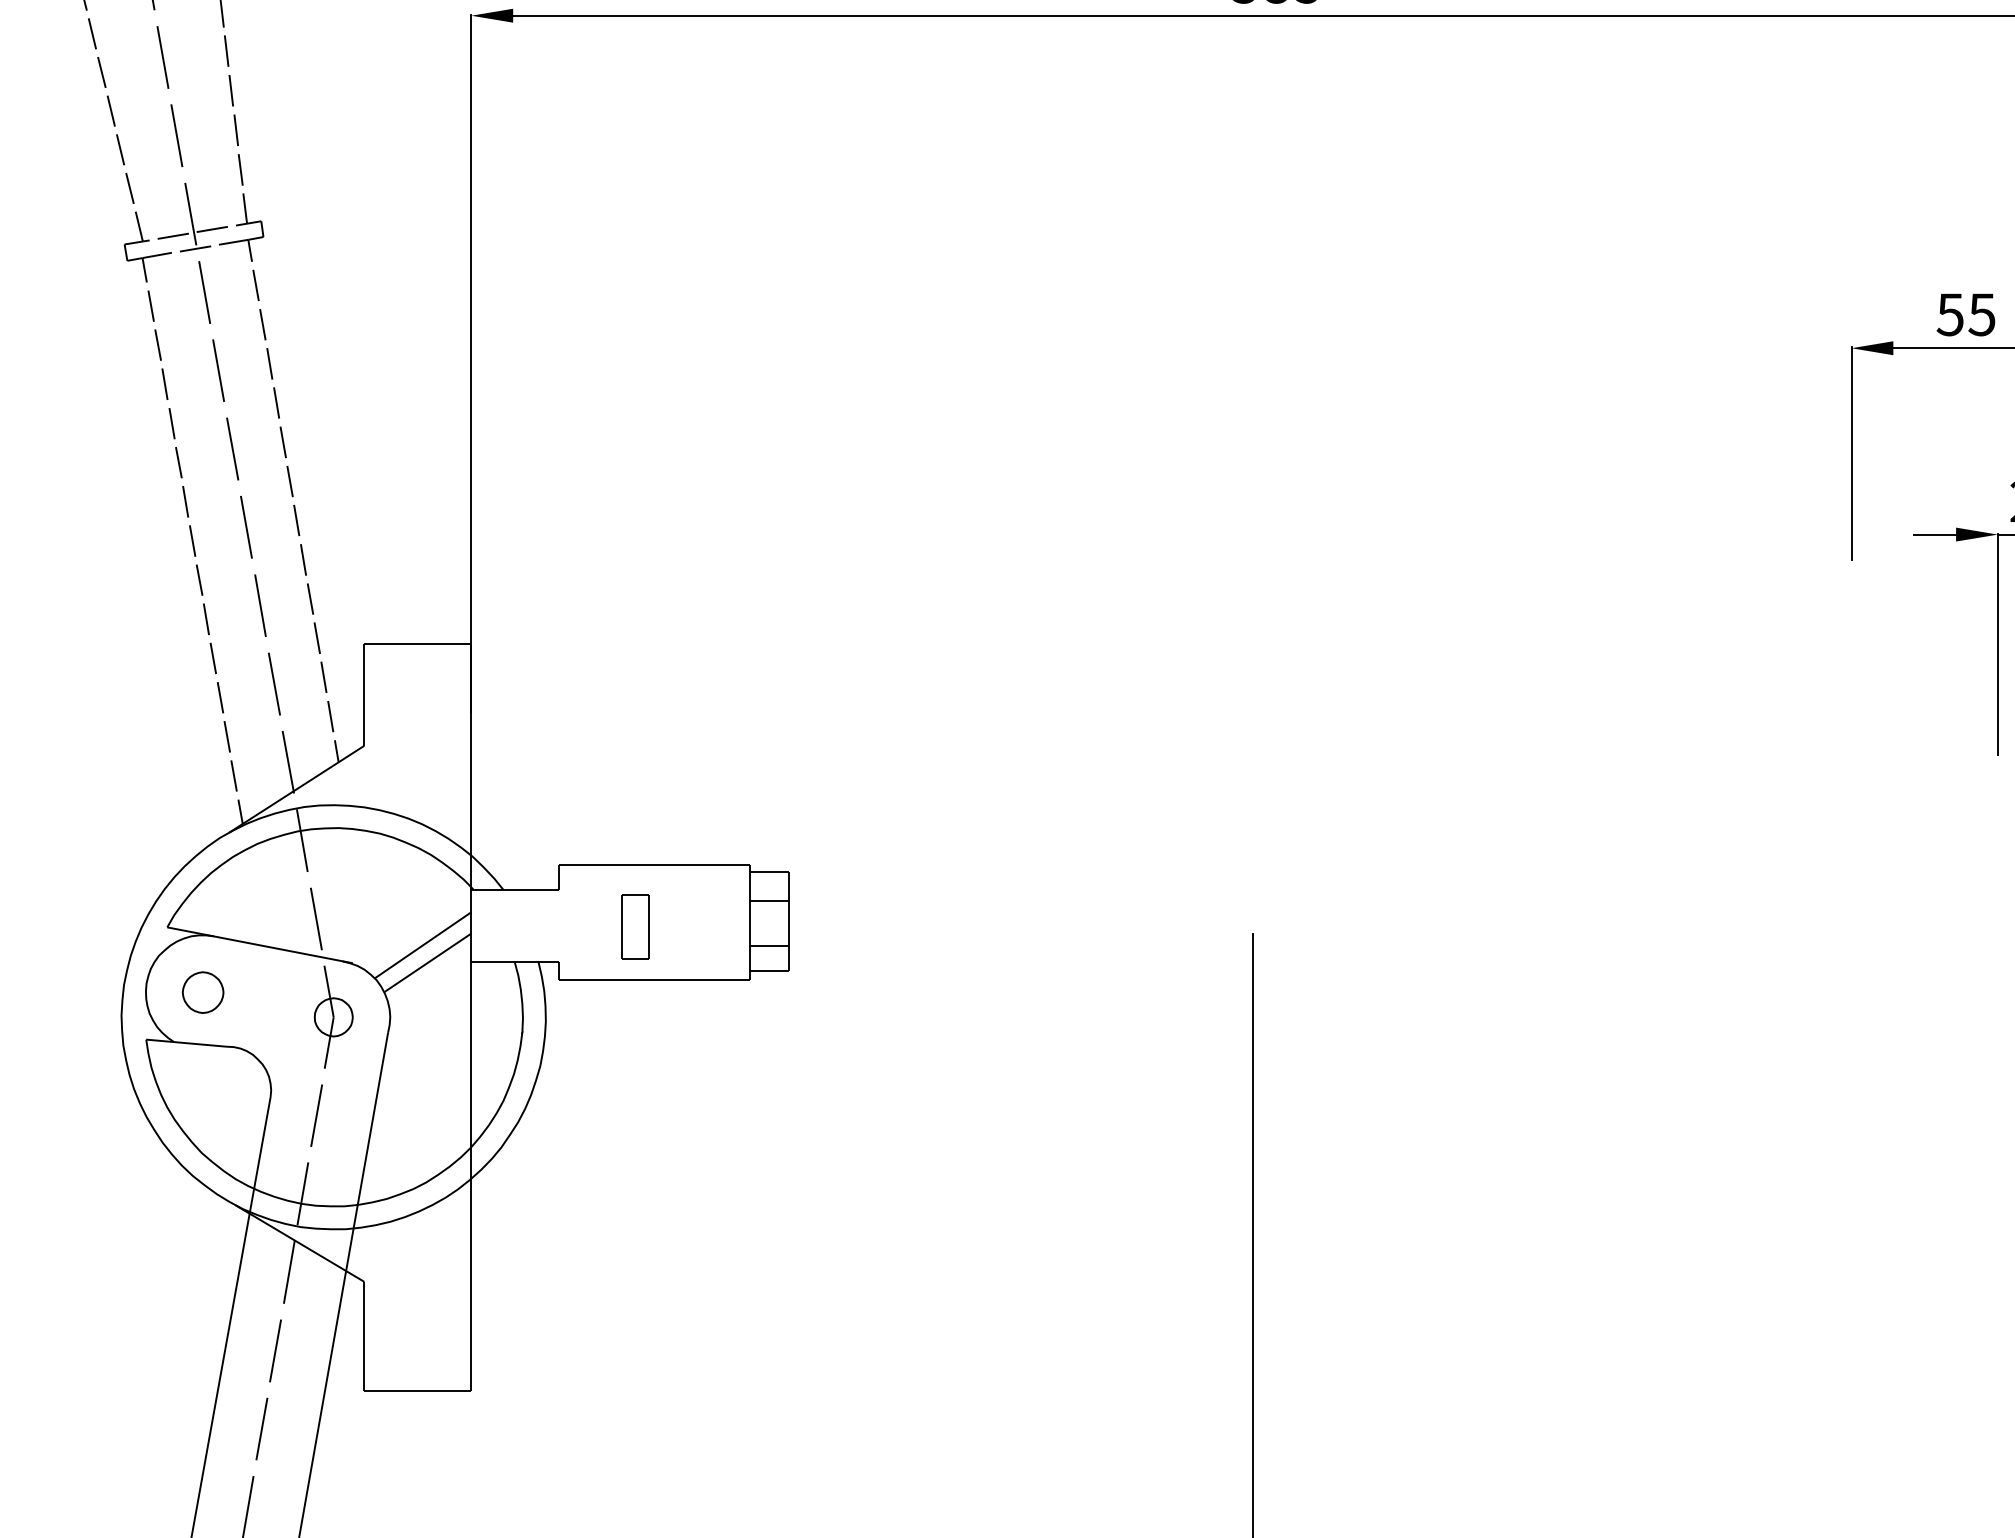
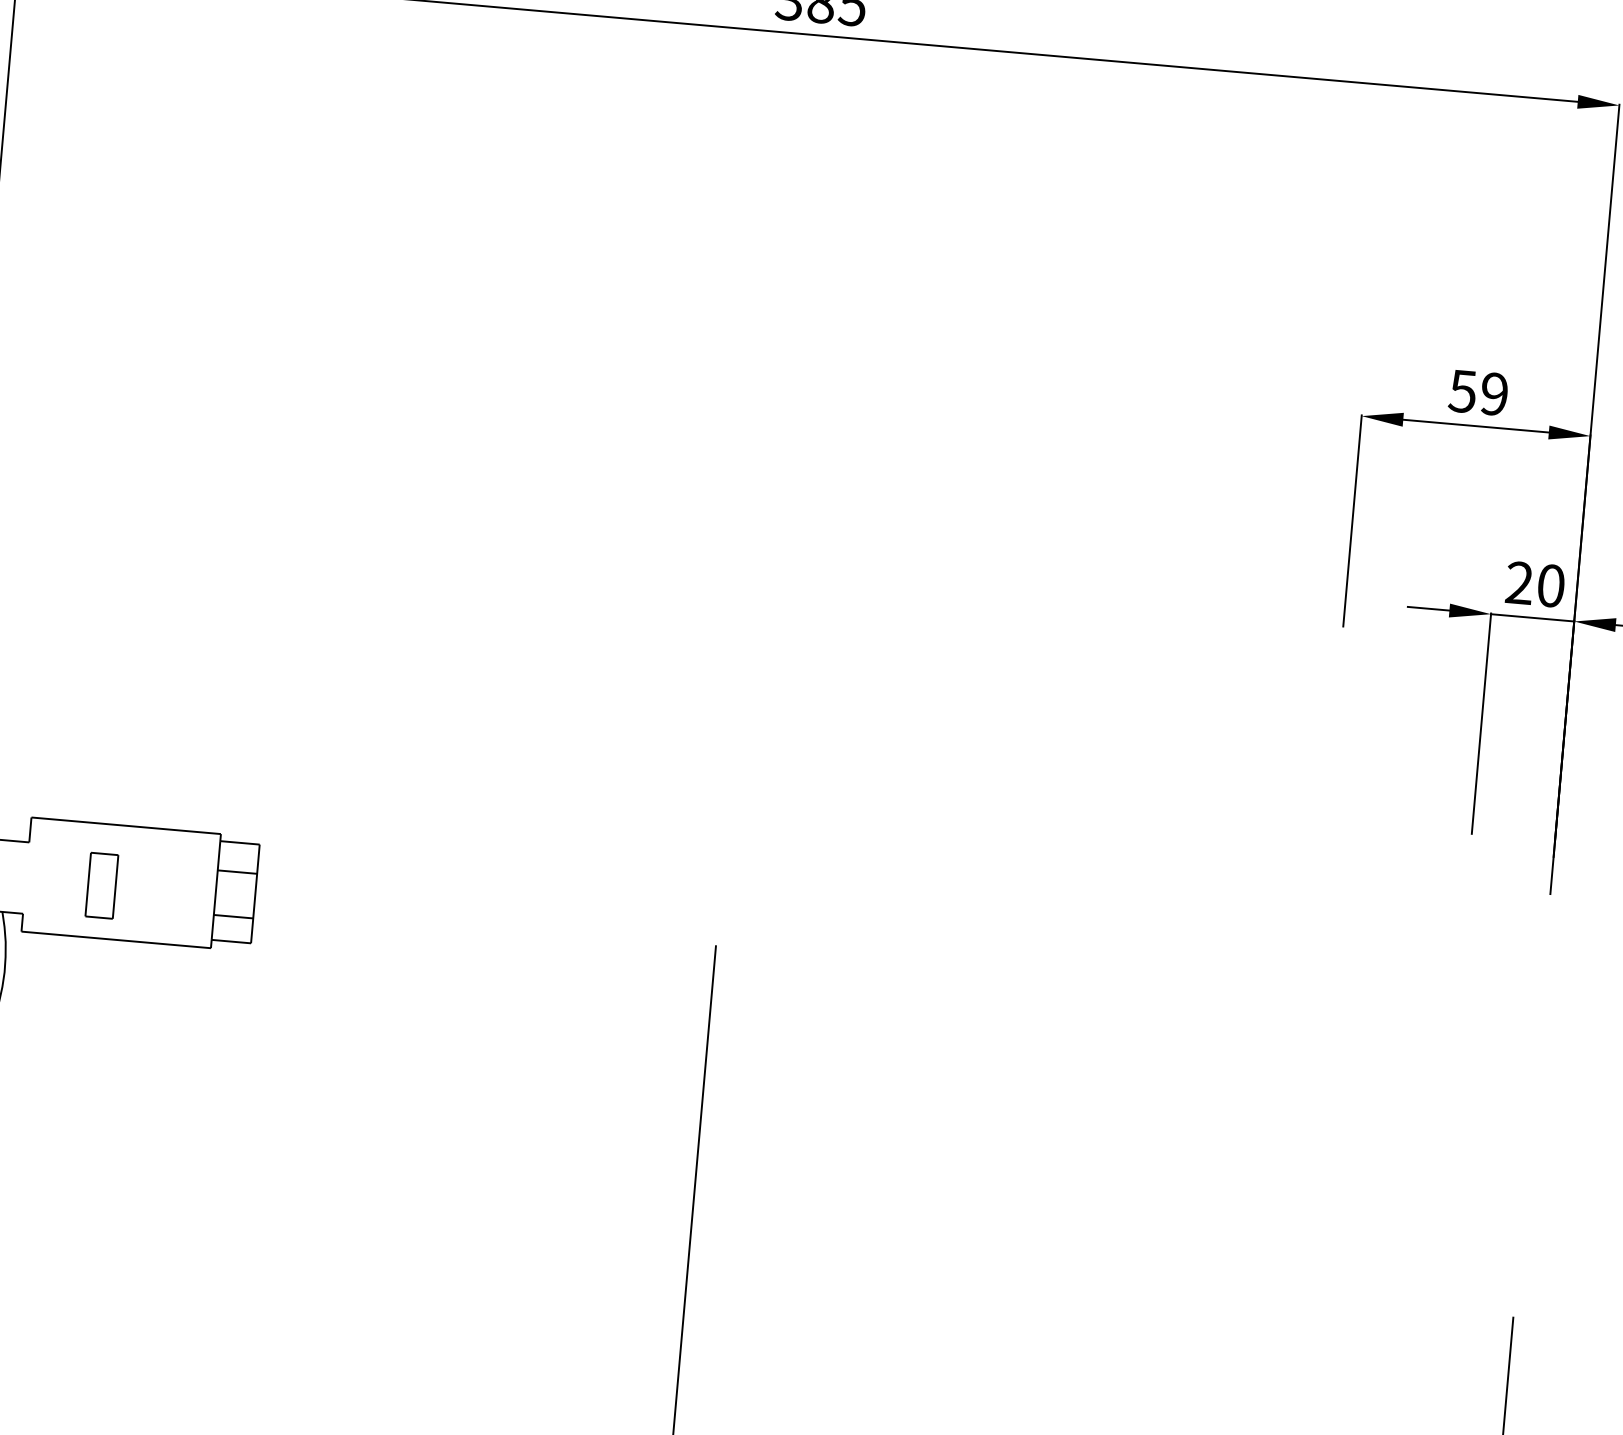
text: (1981, 314) -> (1493, 393), 55 -> 59

